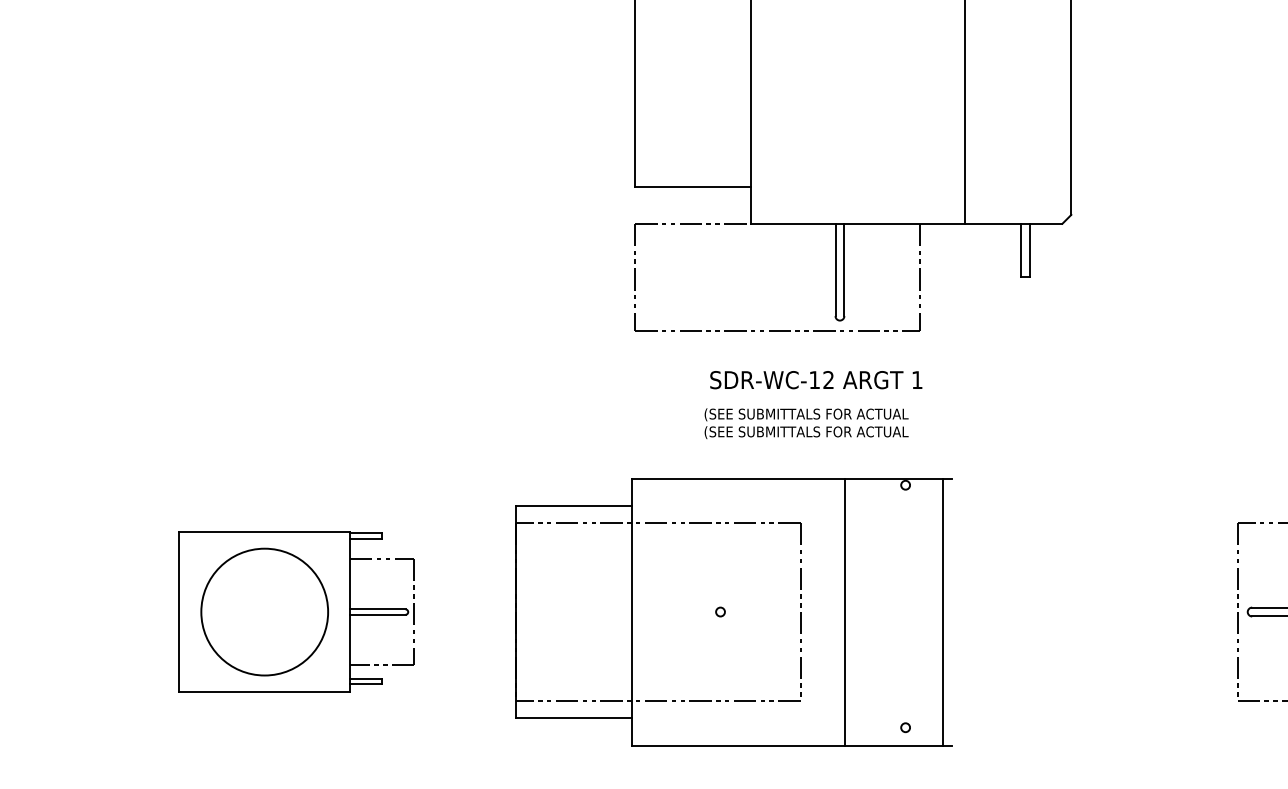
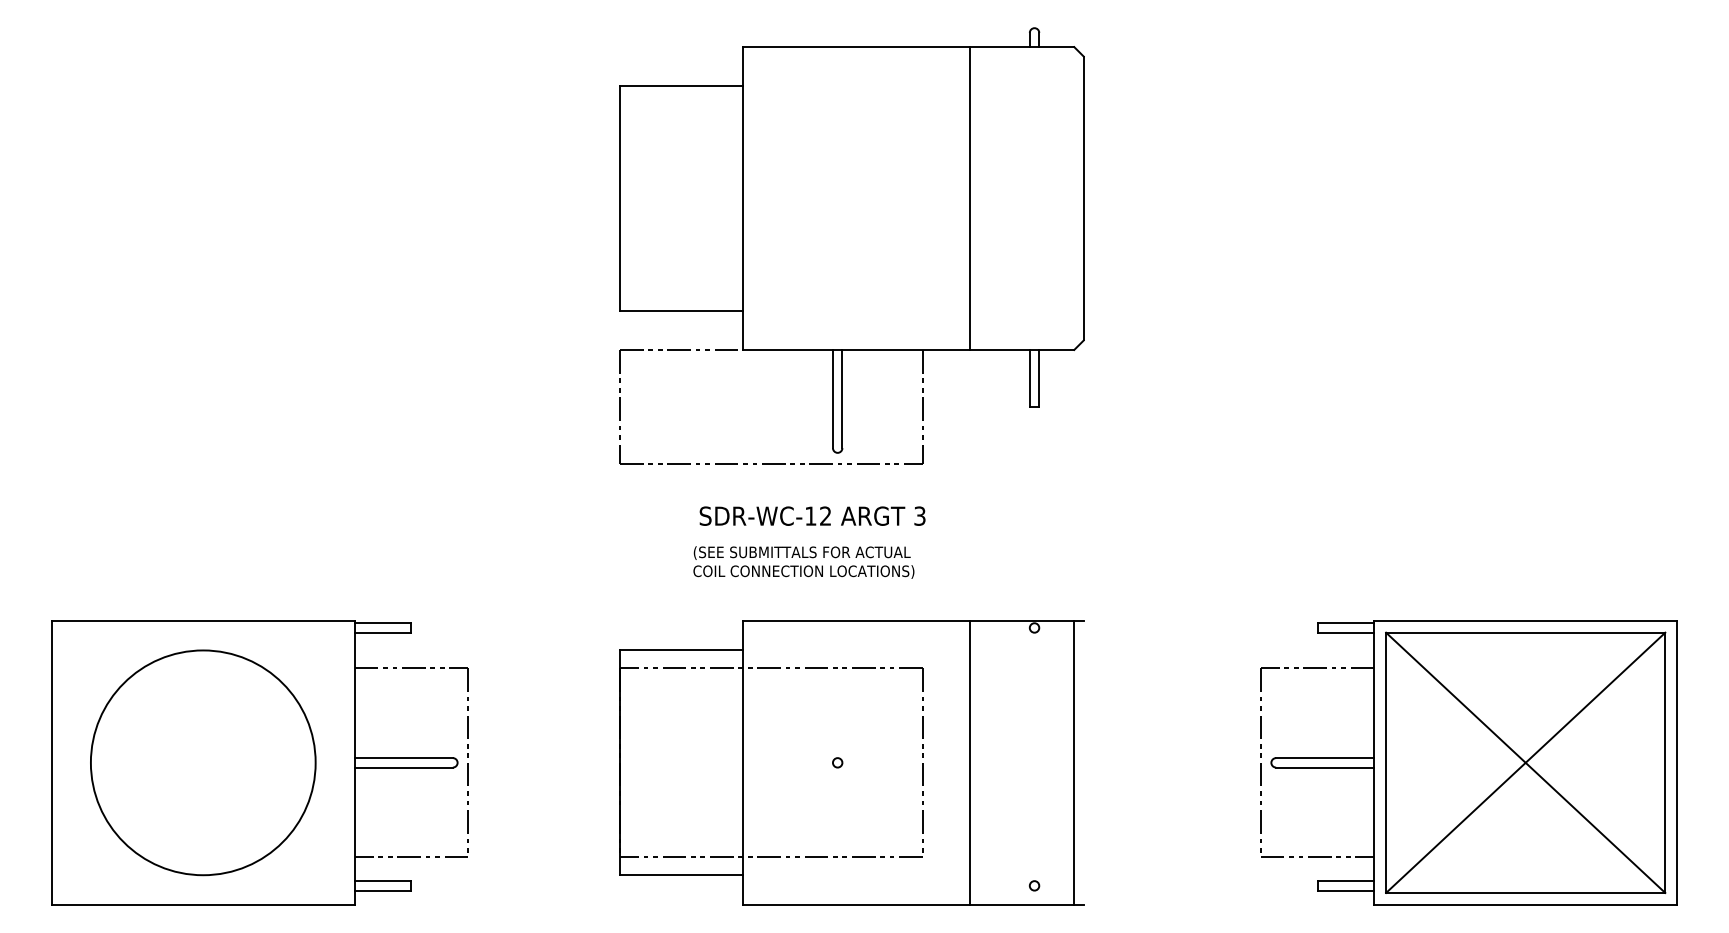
text: (916, 379) -> (919, 515), 1 -> 3
text: (807, 432) -> (803, 571), (SEE SUBMITTALS FOR ACTUAL -> COIL CONNECTION LOCATIONS)
part: (296, 611) -> (259, 762), size x1.67
part: (733, 611) -> (851, 762), moved

